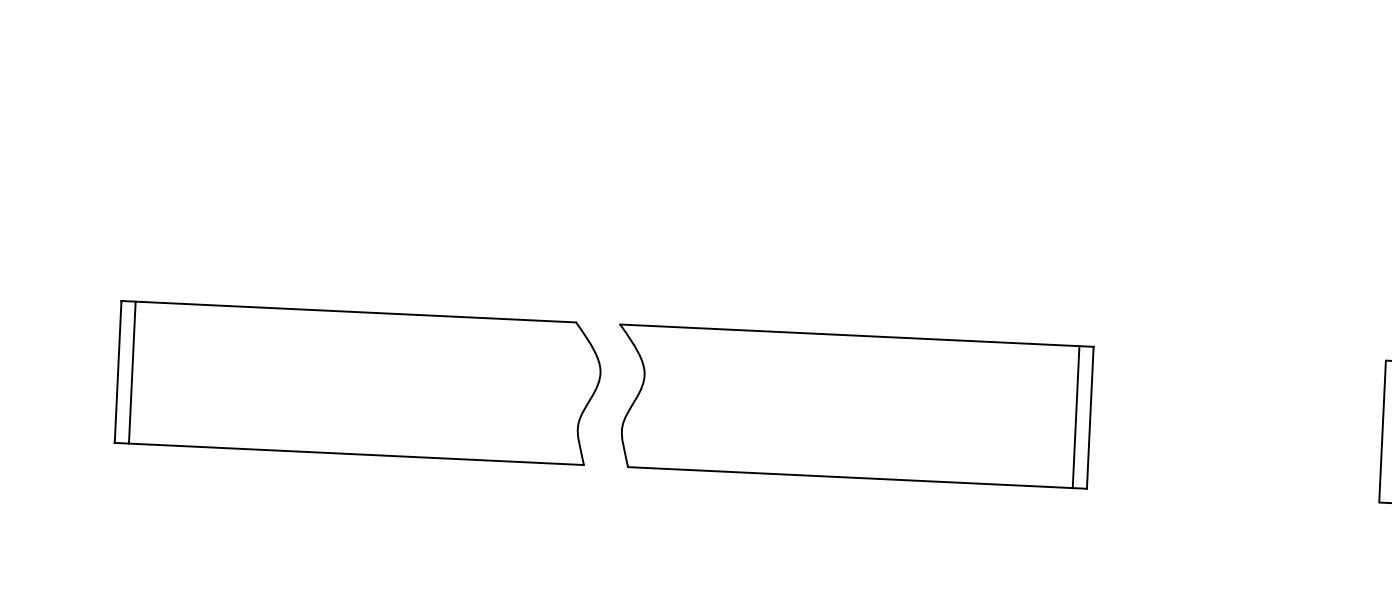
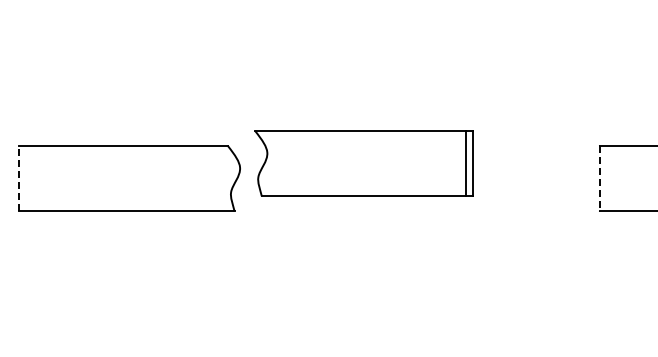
line: (119, 372) -> (19, 178), solid -> dashed
line: (132, 372) -> (25, 178), removed
part: (852, 406) -> (363, 163), moved
line: (1381, 431) -> (599, 178), solid -> dashed

